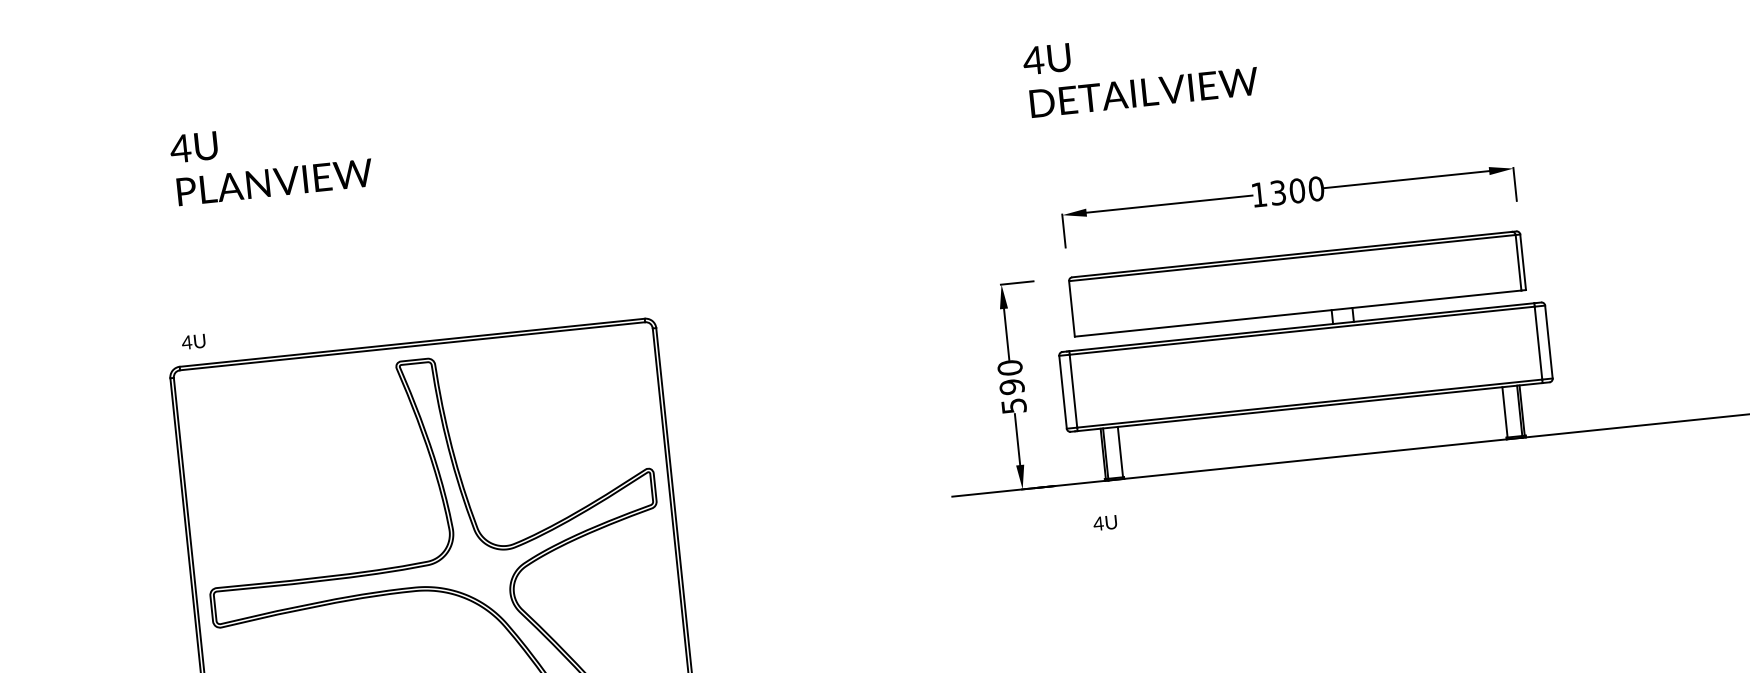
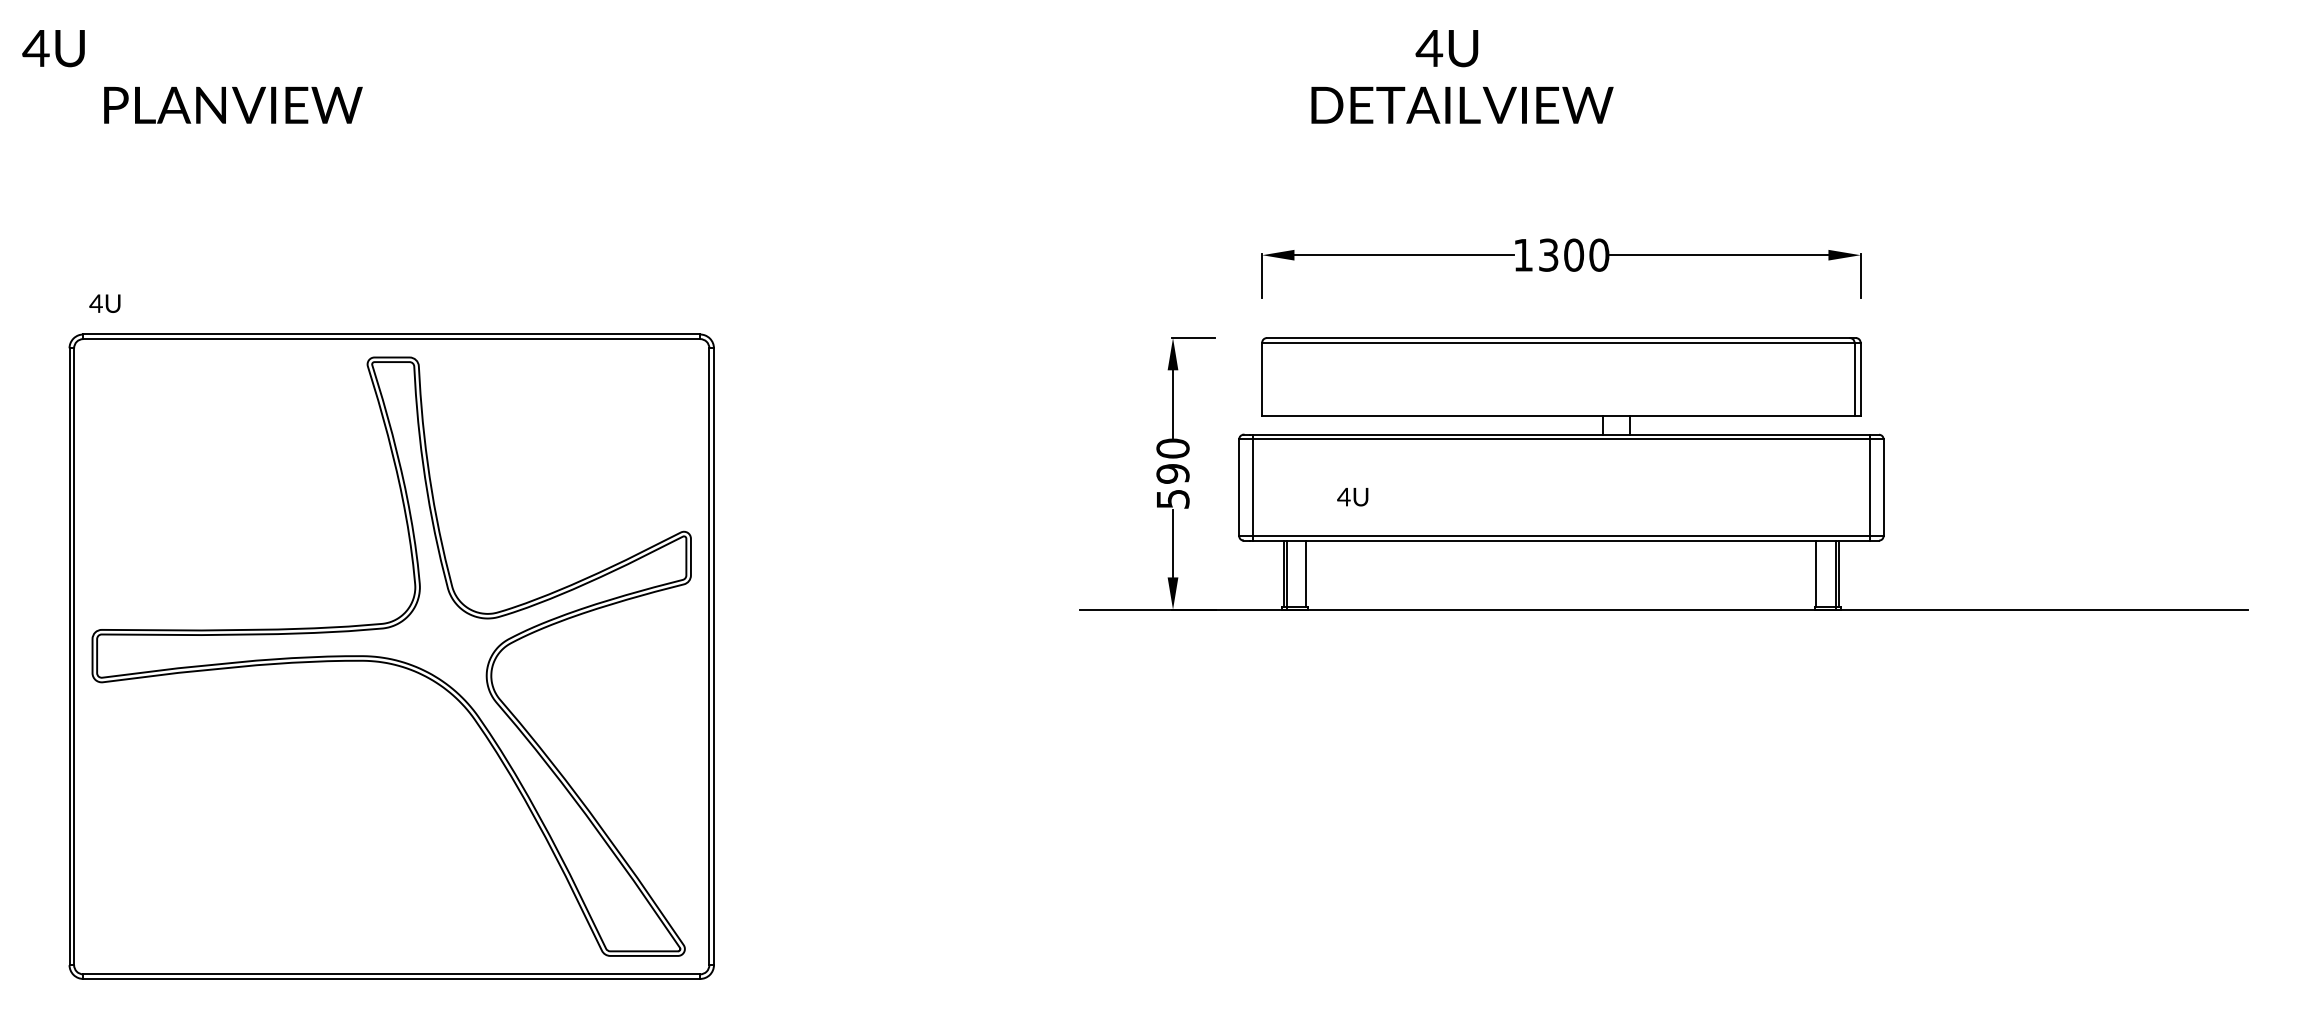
text: (1046, 59) -> (1446, 48), moved
text: (1144, 91) -> (1462, 104), moved
text: (193, 147) -> (53, 48), moved
text: (1105, 523) -> (1352, 497), moved

